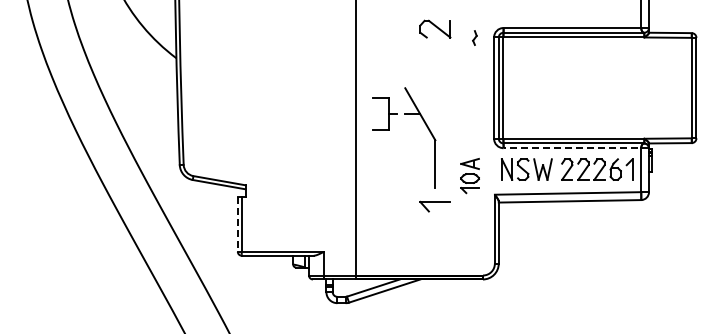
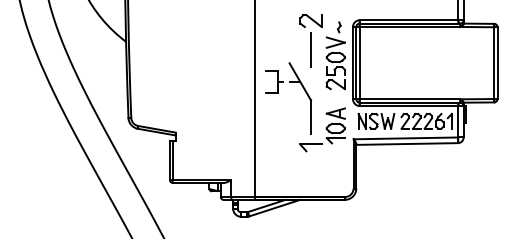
line: (435, 68) -> (311, 49), added
part: (469, 88) -> (335, 63), added
line: (576, 148) -> (411, 106), dashed -> solid
part: (469, 175) -> (335, 125), size x1.43
line: (237, 225) -> (169, 161), dashed -> solid

